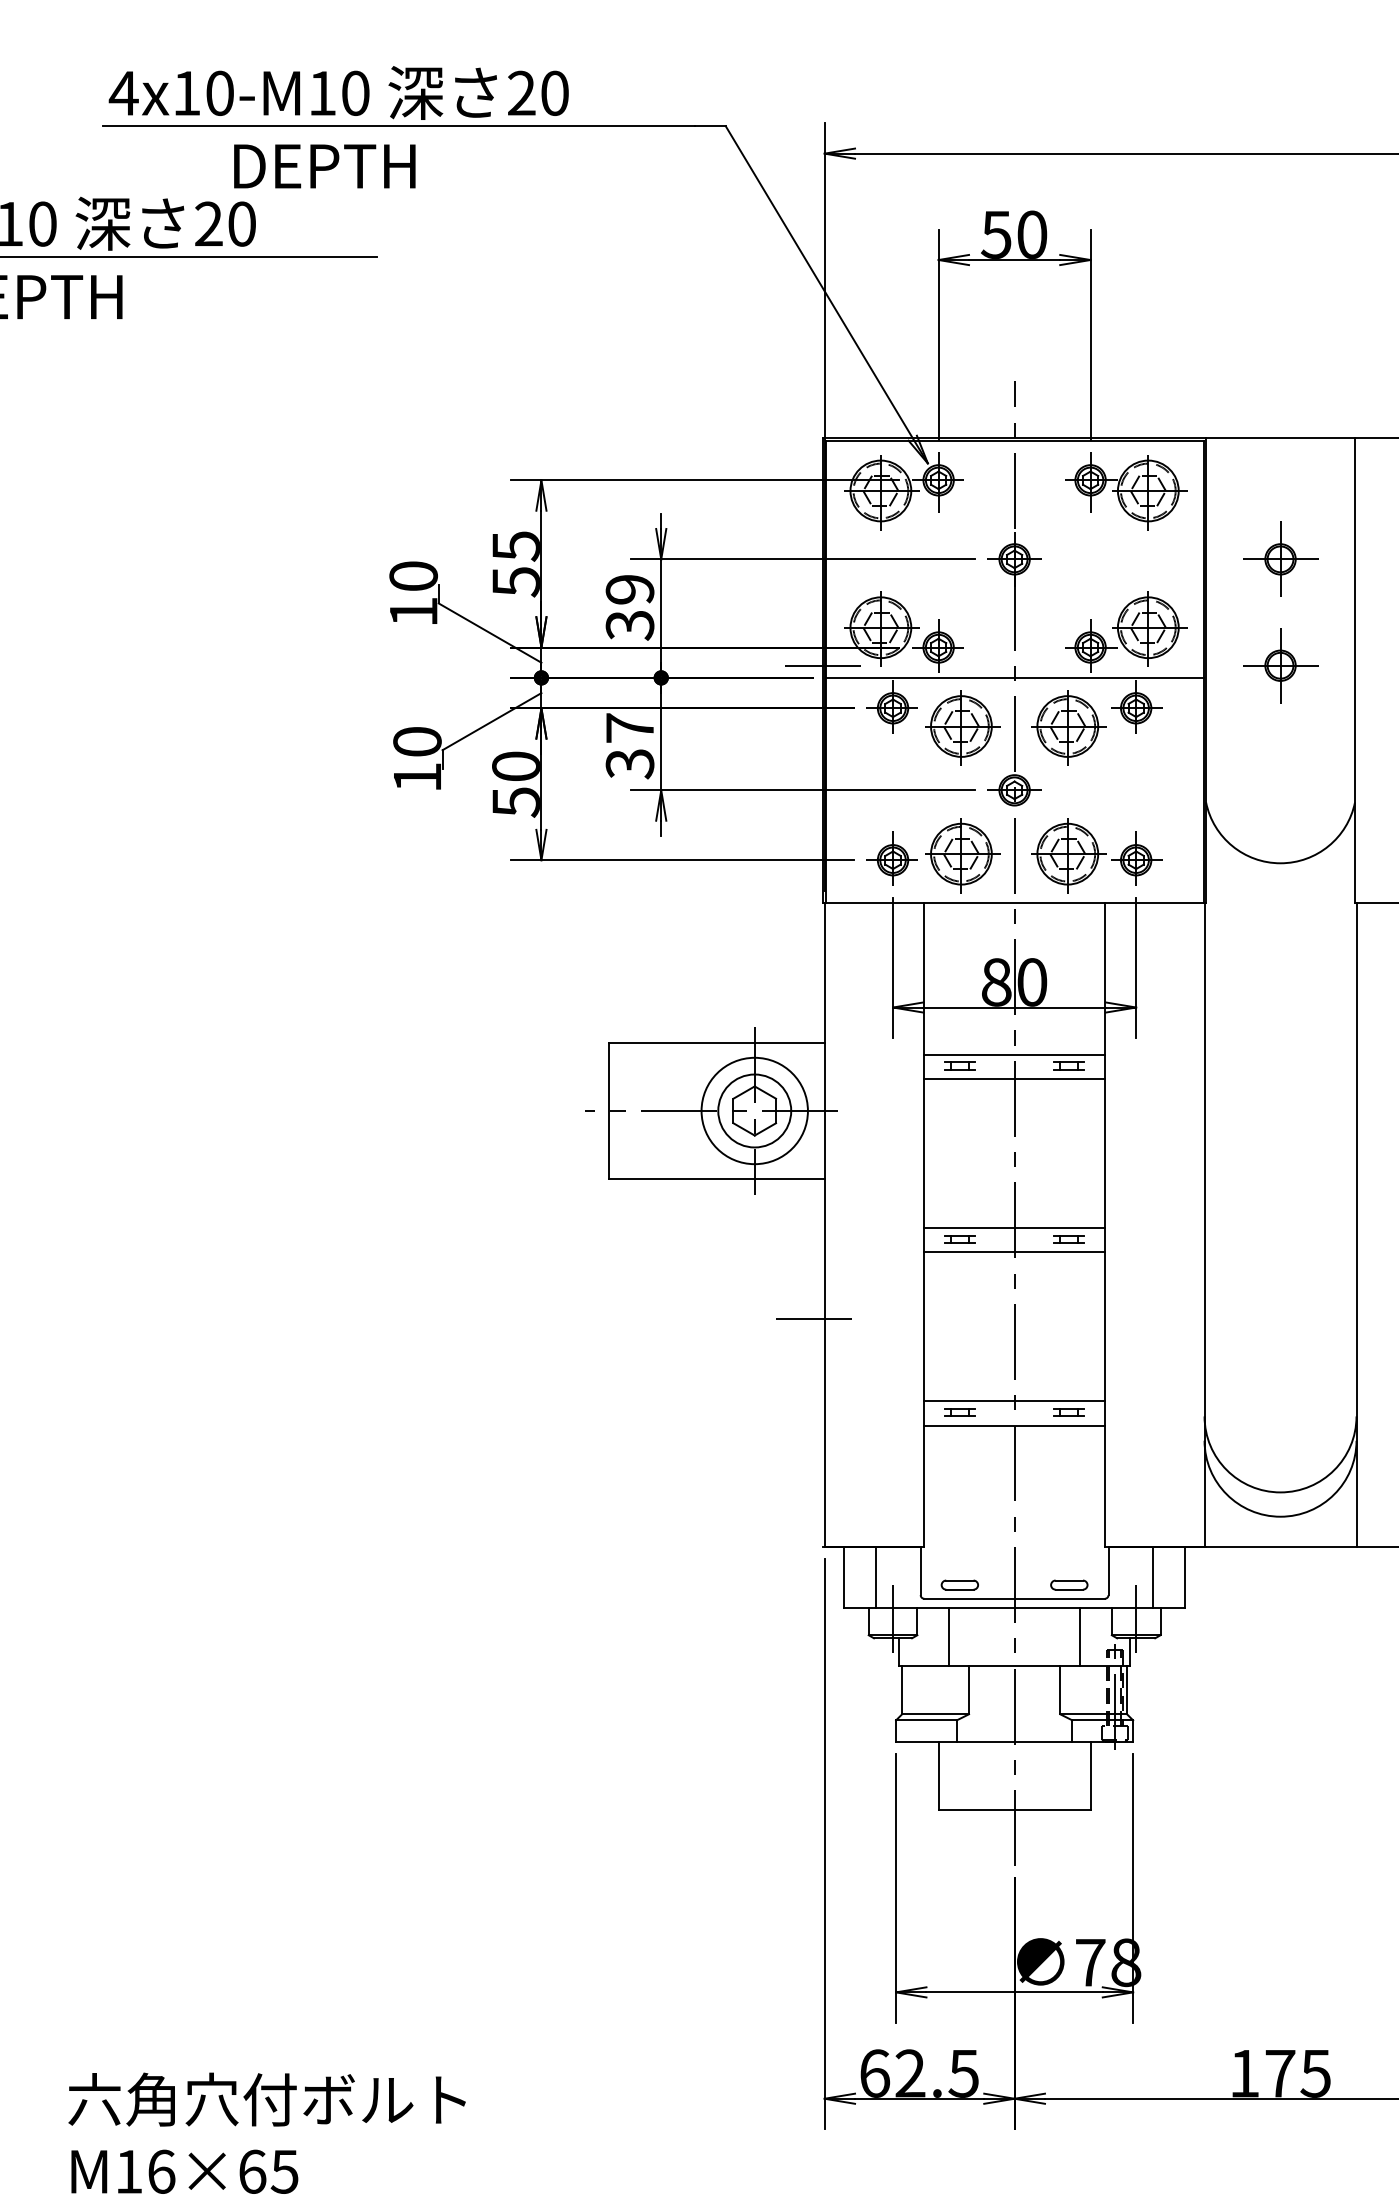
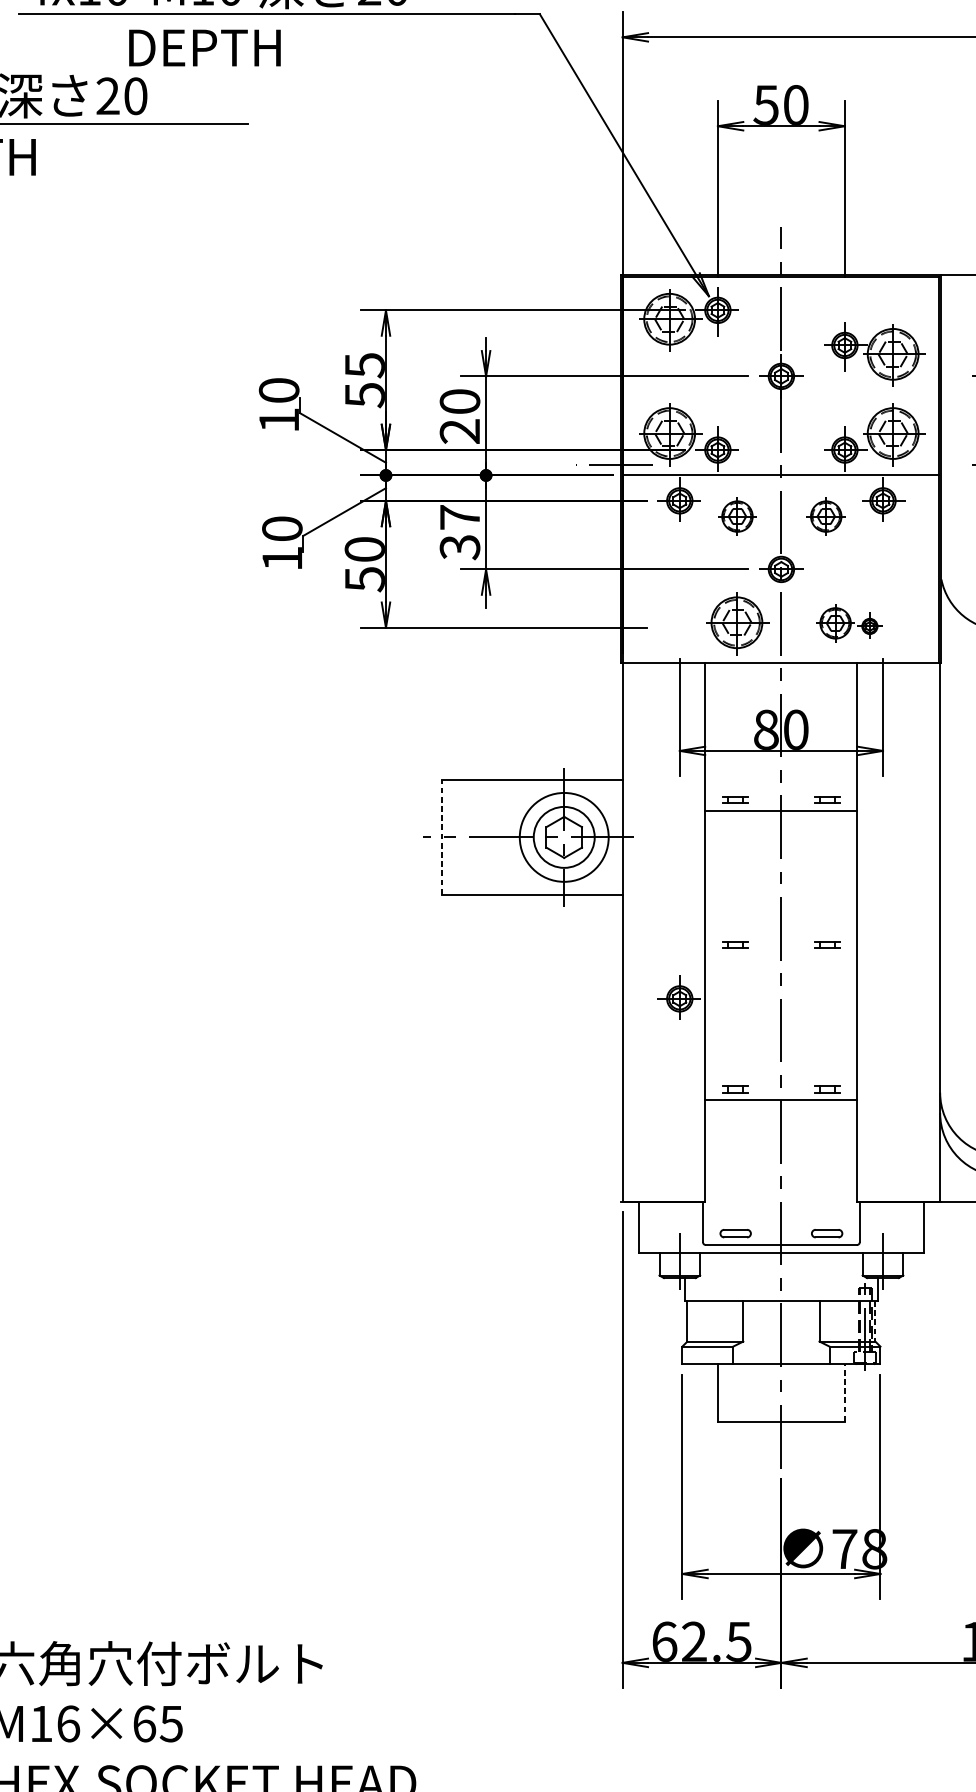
part: (1126, 491) -> (874, 354), moved
text: (629, 607) -> (459, 416), 39 -> 20
part: (962, 727) -> (737, 516), size x0.6
part: (1068, 727) -> (826, 516), size x0.6
part: (1096, 855) -> (849, 623), size x0.6
part: (891, 858) -> (678, 997), moved
line: (1014, 1054) -> (781, 790), removed
line: (608, 1110) -> (442, 836), solid -> dashed
line: (1014, 1228) -> (781, 935), removed
line: (1014, 1252) -> (781, 955), removed
line: (809, 1319) -> (609, 1011), removed
line: (1014, 1401) -> (781, 1080), removed
line: (876, 1577) -> (665, 1227), removed
line: (1152, 1577) -> (896, 1227), removed
line: (949, 1636) -> (726, 1276), removed
line: (1079, 1636) -> (835, 1276), removed
line: (1127, 1690) -> (875, 1321), solid -> dashed
line: (1090, 1775) -> (844, 1392), solid -> dashed

